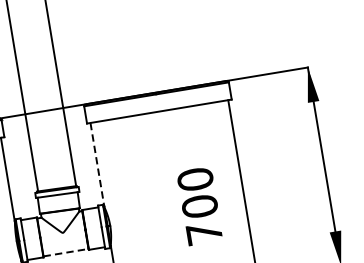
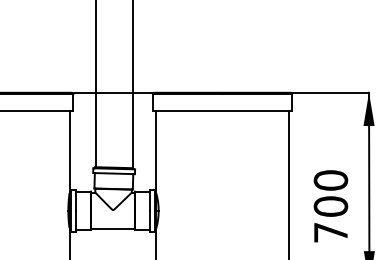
line: (97, 164) -> (156, 151), dashed -> solid
text: (199, 206) -> (330, 206), moved
line: (65, 253) -> (112, 229), dashed -> solid

